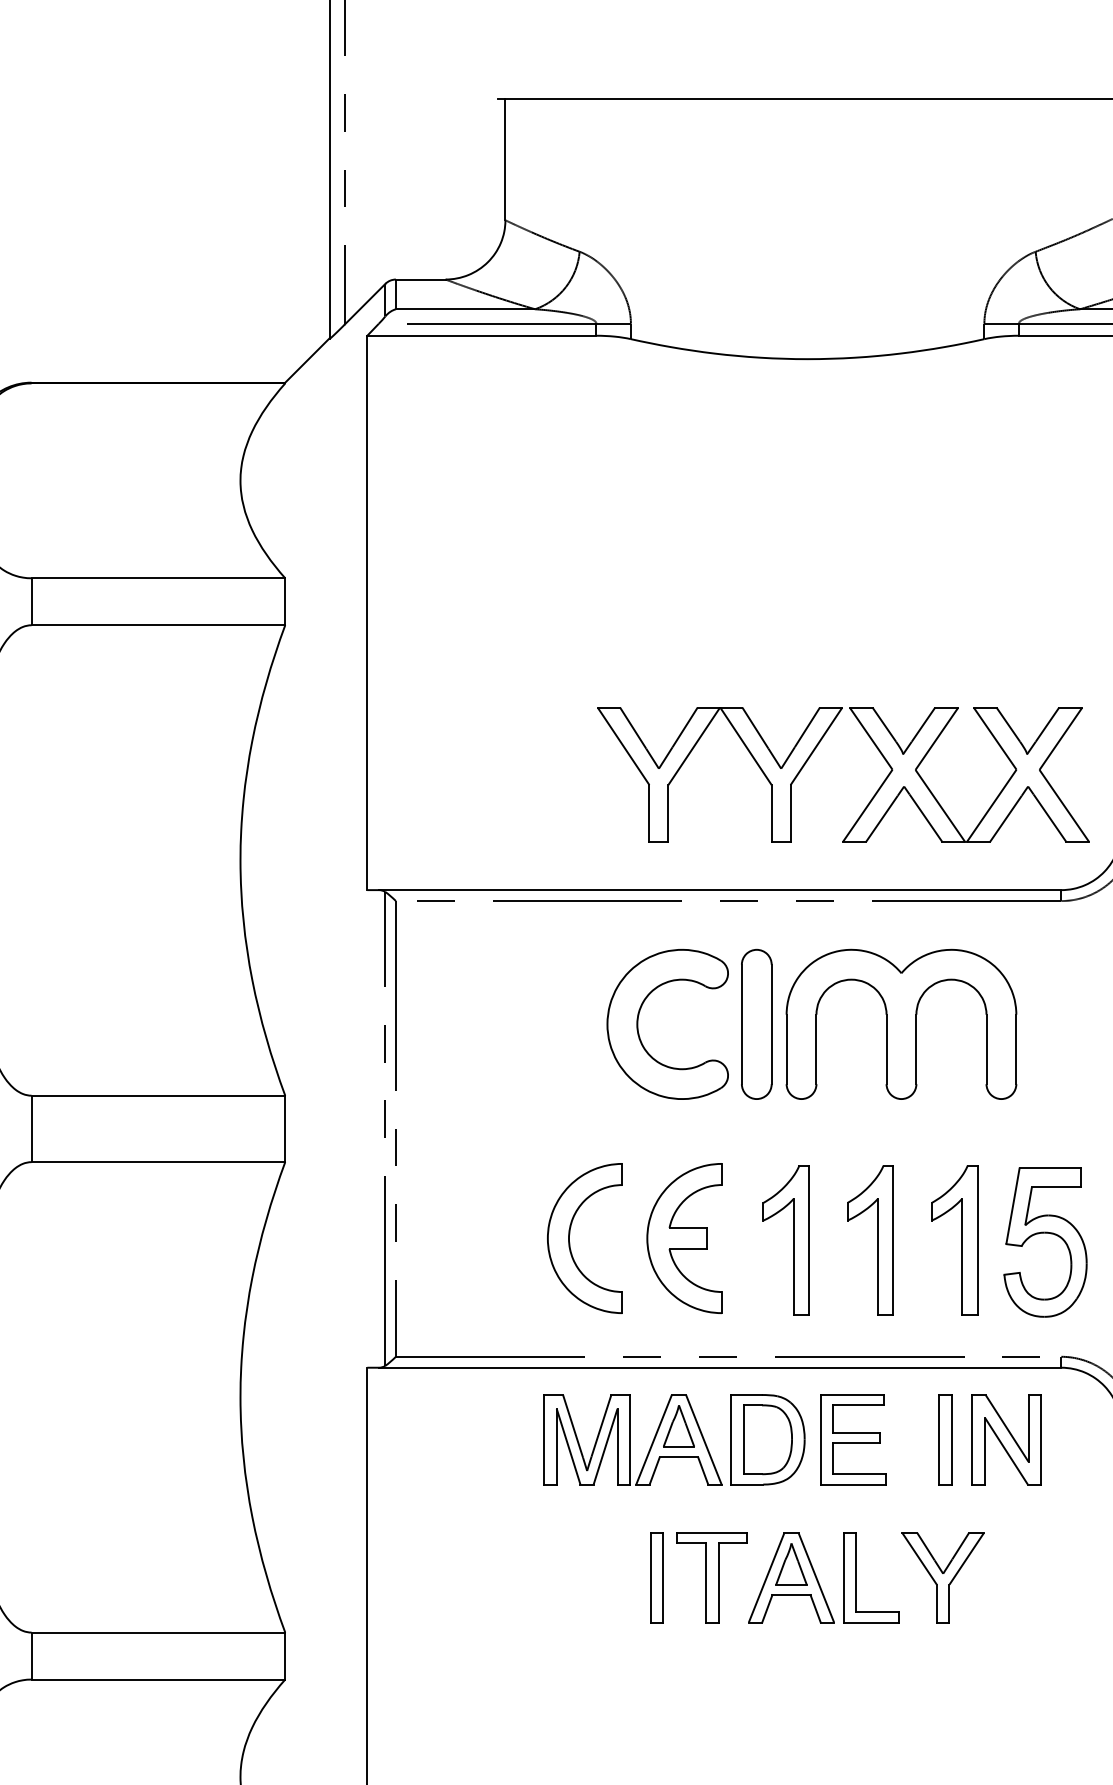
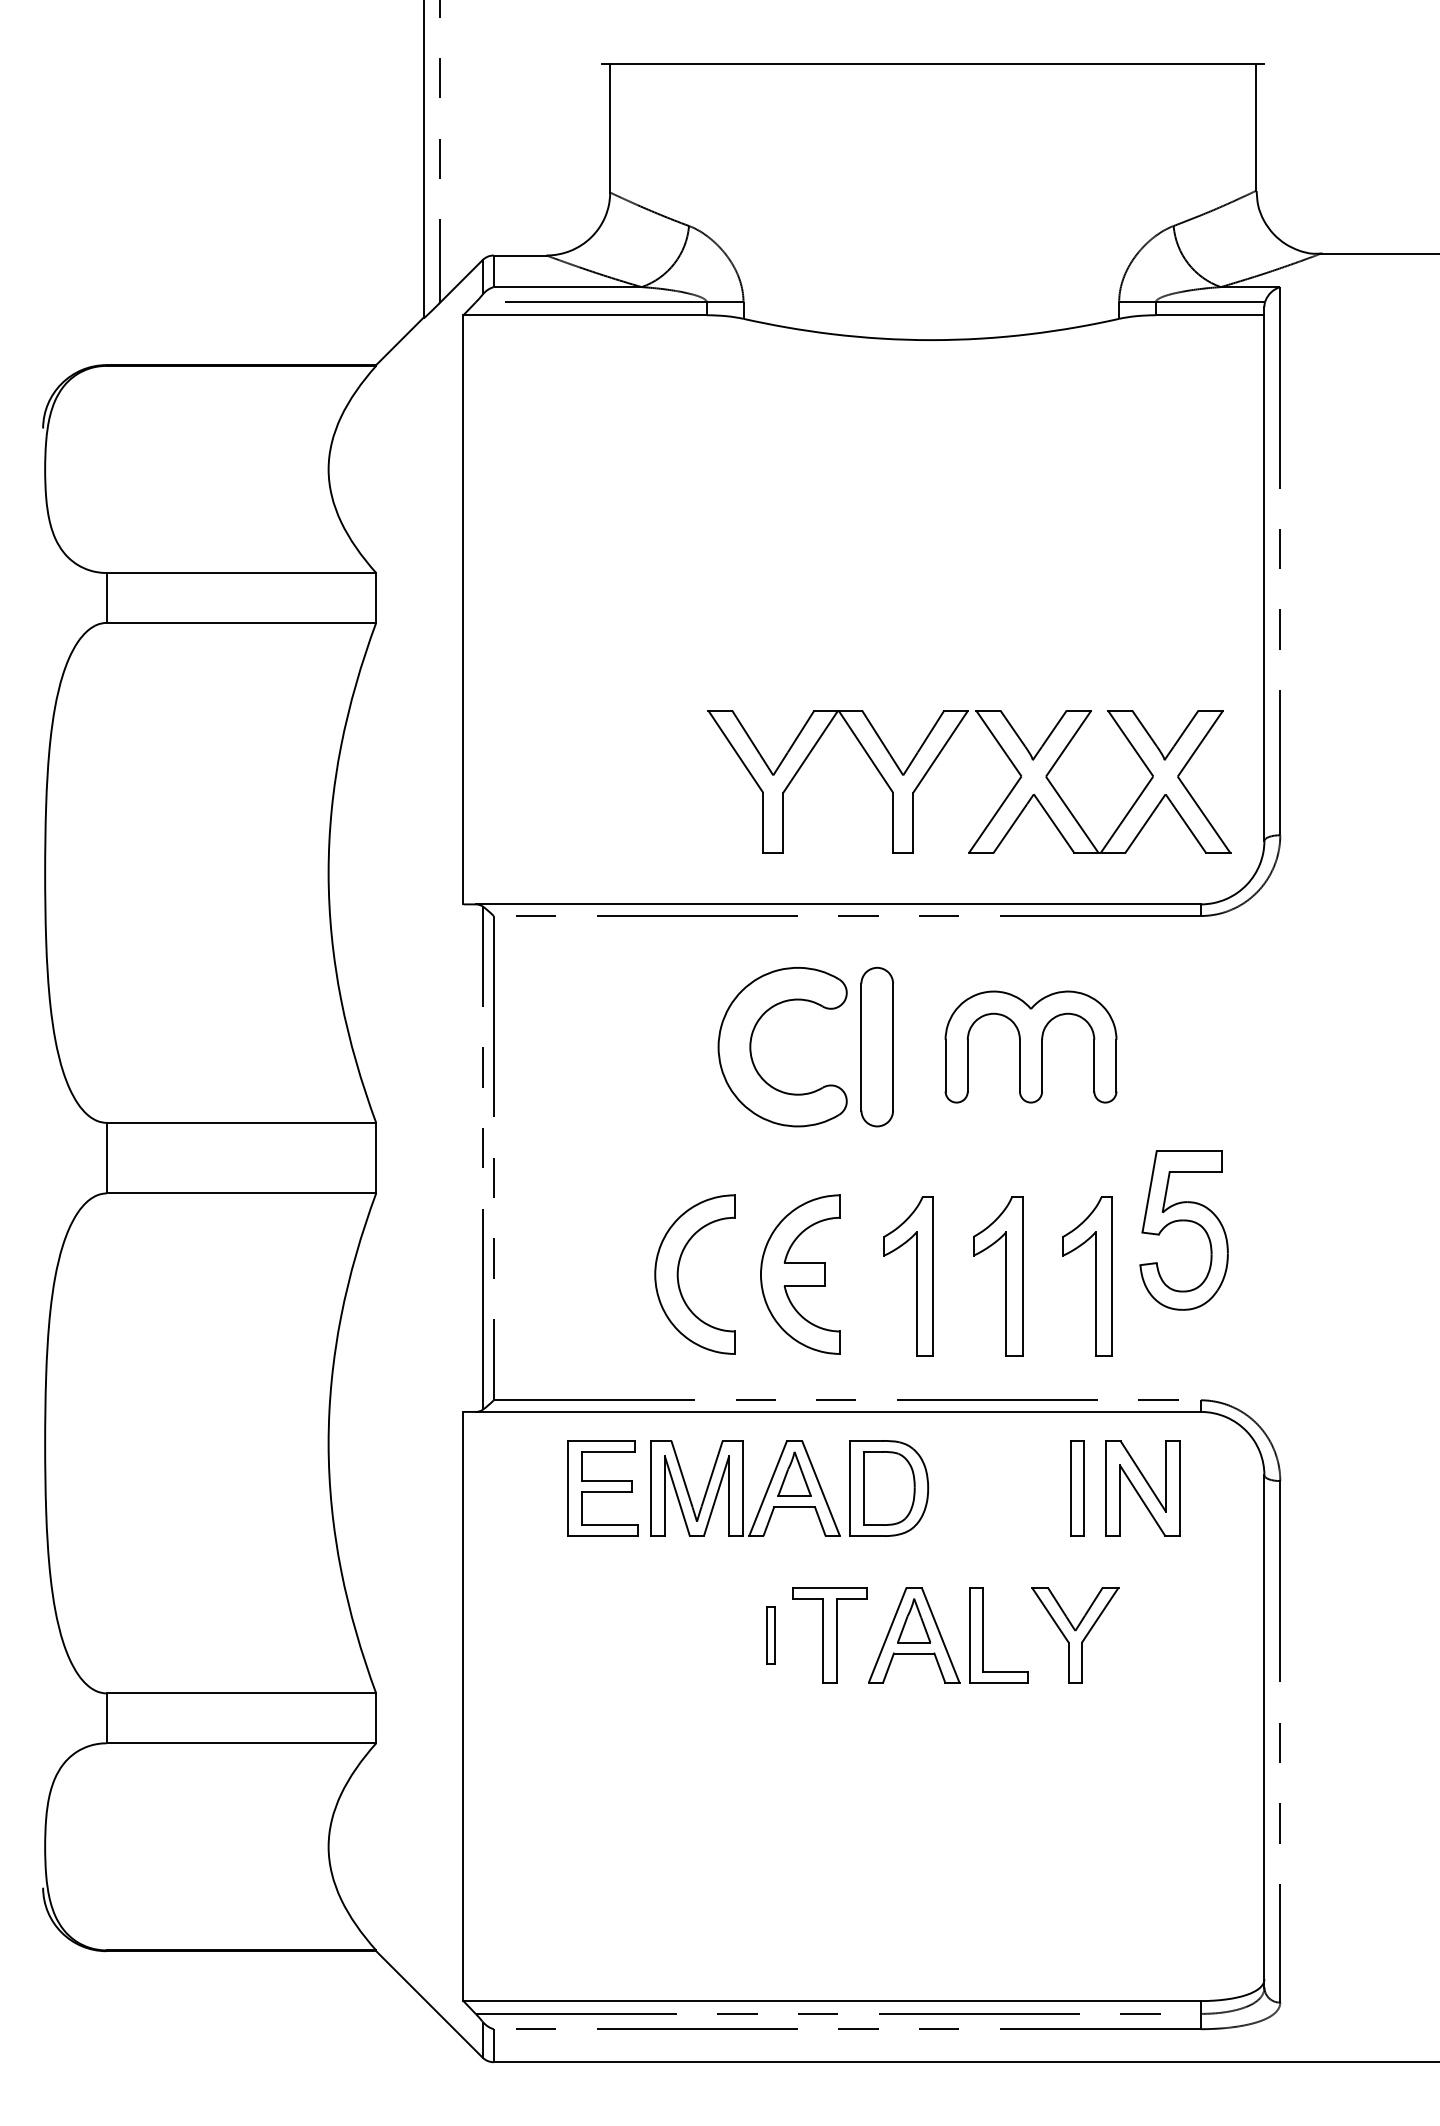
part: (900, 1023) -> (1030, 1046), size x0.7
part: (1044, 1233) -> (1183, 1221), moved
part: (852, 1439) -> (602, 1488), moved
part: (657, 1578) -> (771, 1635), size x0.6

